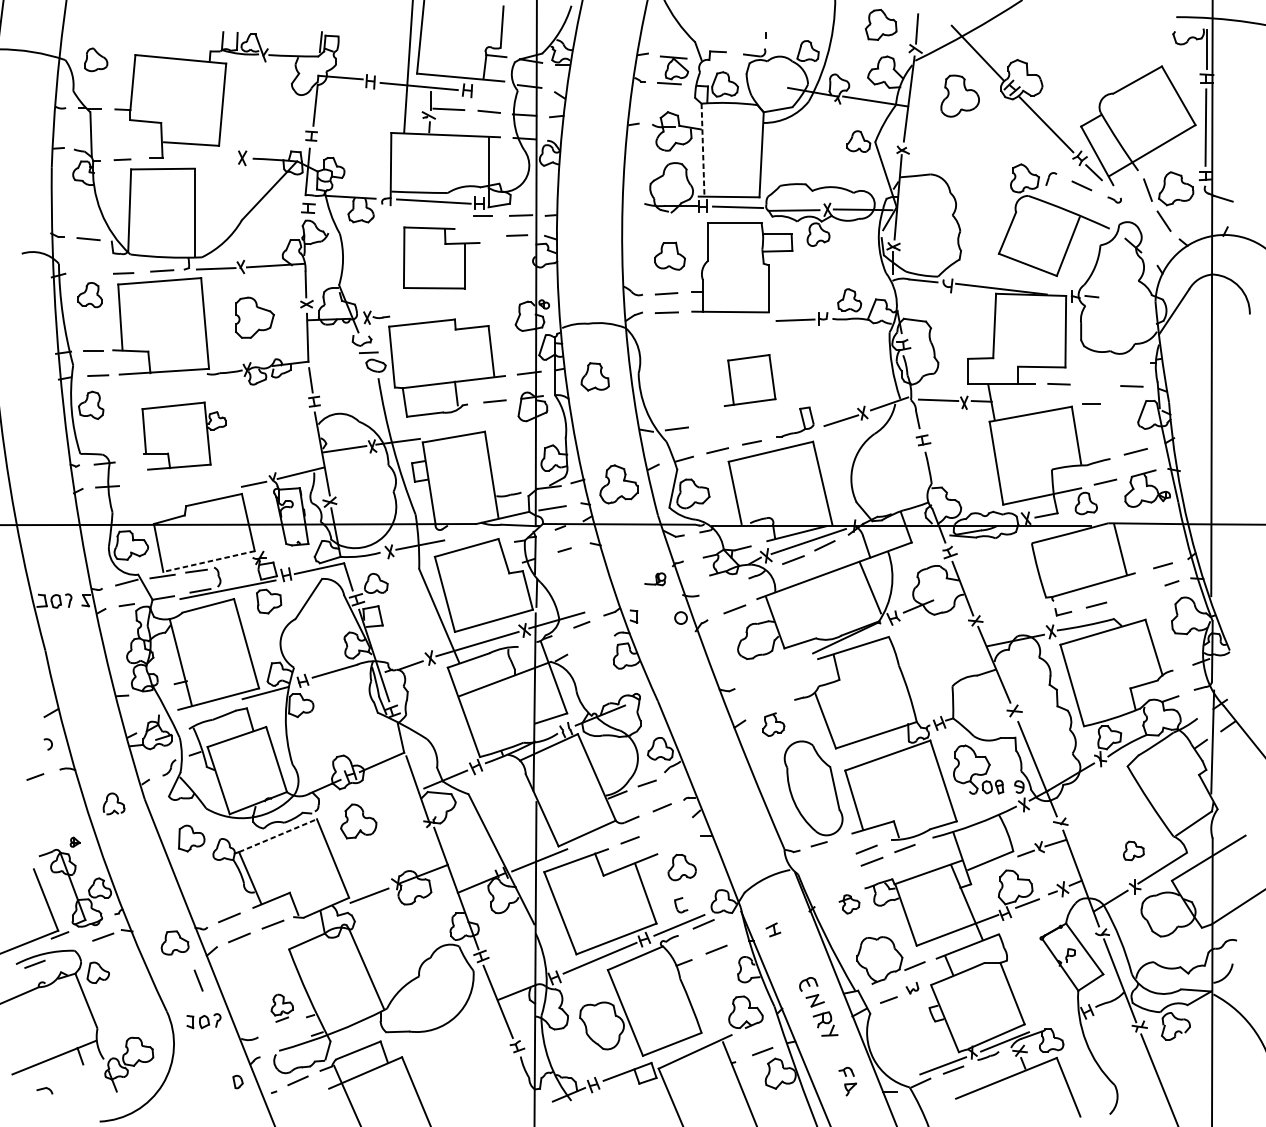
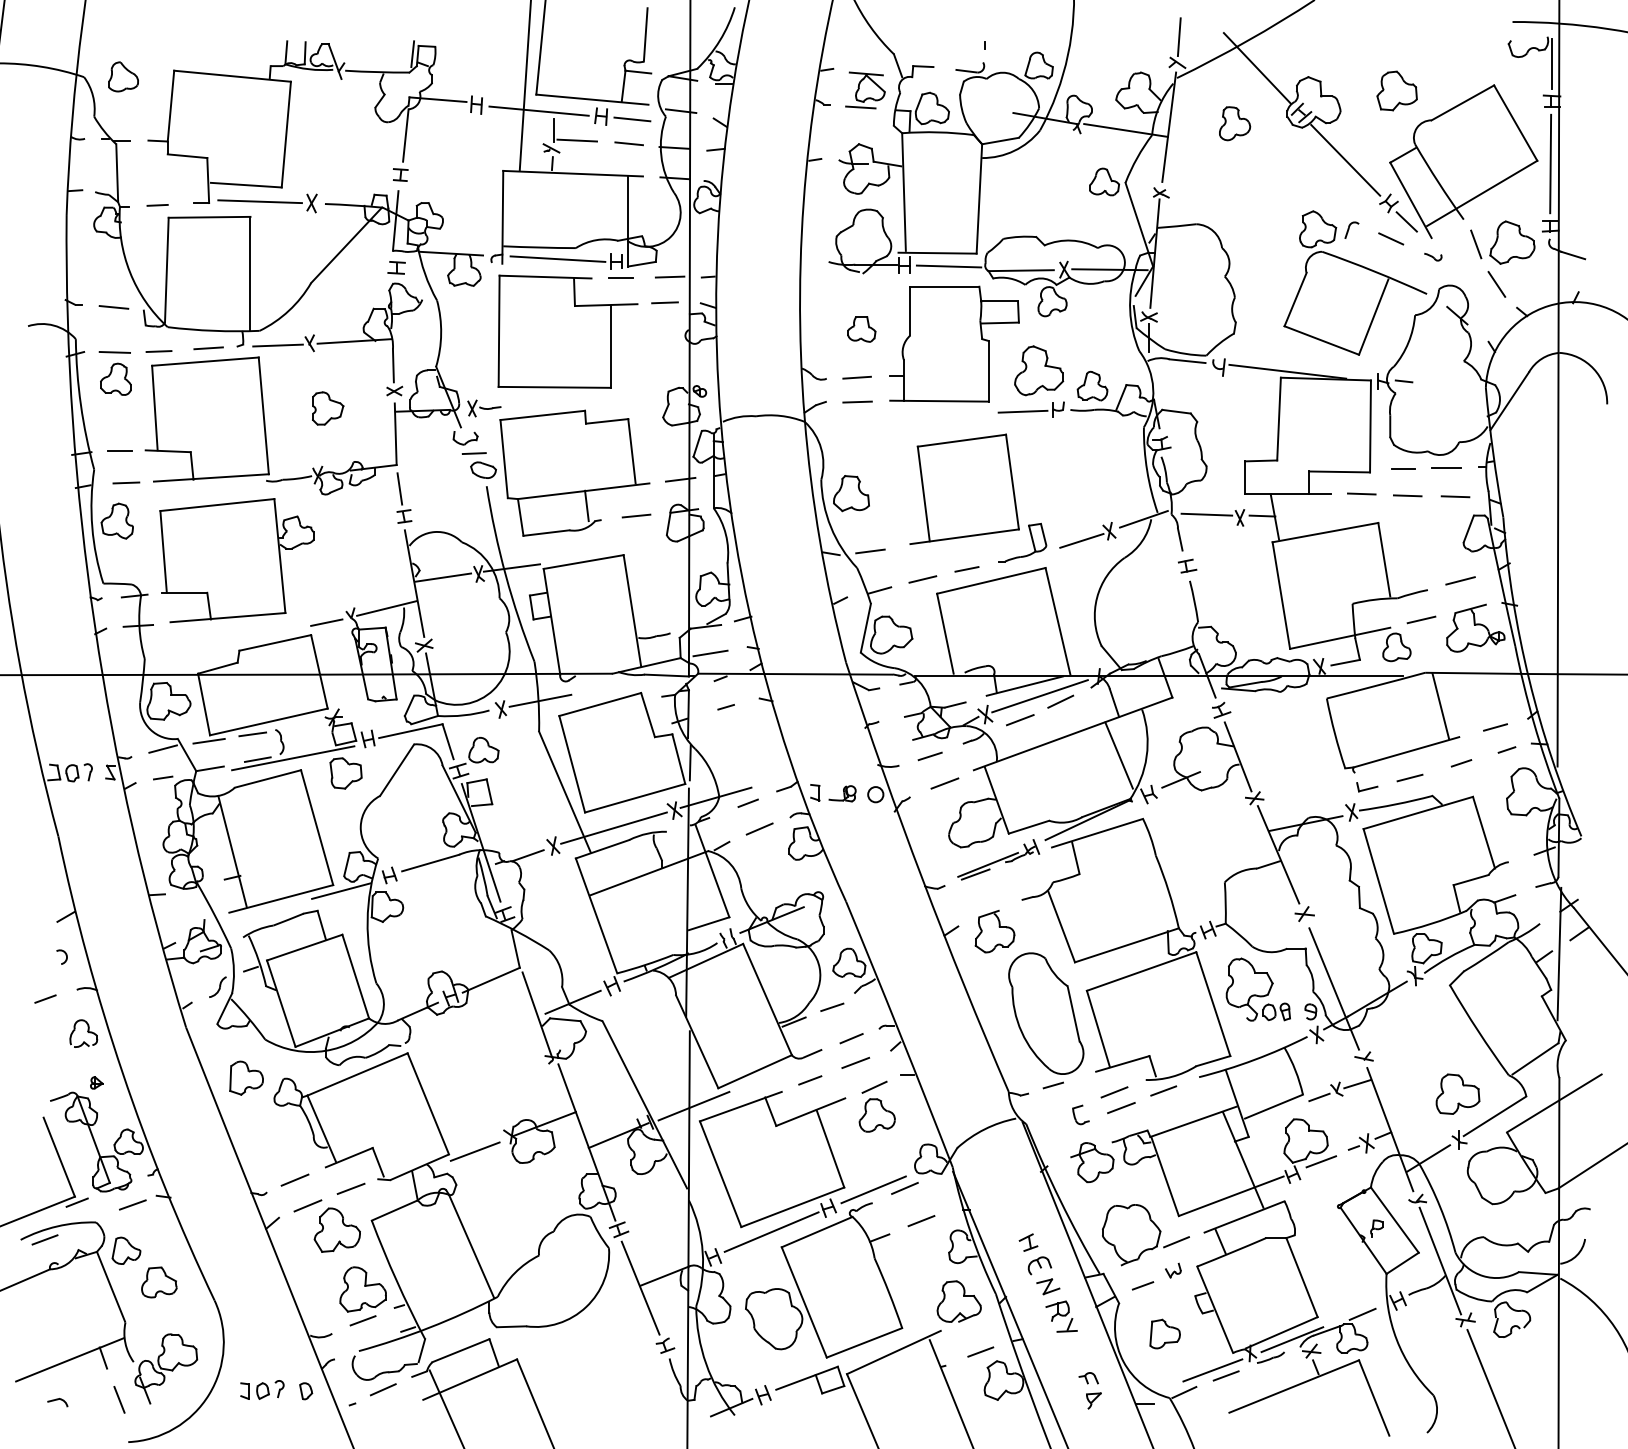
part: (880, 24) -> (1396, 90), moved
line: (491, 92) -> (632, 119), added
part: (960, 96) -> (1235, 123), size x0.62
line: (703, 149) -> (904, 192), dashed -> solid
line: (201, 156) -> (259, 201), added
part: (669, 256) -> (861, 329), size x0.71
part: (441, 257) -> (567, 331), size x1.43
line: (88, 274) -> (114, 352), added
part: (255, 317) -> (328, 408), size x0.62
line: (1124, 363) -> (1446, 467), added
part: (595, 376) -> (851, 493), moved
part: (750, 379) -> (964, 488), size x1.67
line: (1094, 385) -> (1407, 495), added
line: (1091, 404) -> (1403, 468), moved
part: (183, 435) -> (236, 560), size x1.43
part: (619, 484) -> (1039, 370), moved
line: (208, 561) -> (268, 722), dashed -> solid
part: (655, 579) -> (842, 793), moved
line: (722, 588) -> (929, 756), added
line: (1136, 593) -> (1461, 763), added
line: (590, 644) -> (759, 828), added
part: (776, 668) -> (998, 859), added
part: (773, 724) -> (994, 931), size x1.43
part: (113, 803) -> (83, 1033), moved
part: (358, 820) -> (336, 1229), moved
line: (665, 826) -> (855, 1062), added
line: (278, 835) -> (358, 1074), dashed -> solid
line: (680, 845) -> (874, 1086), added
part: (1133, 850) -> (1457, 1093), size x1.67
part: (680, 904) -> (1080, 1114), moved
part: (849, 904) -> (1092, 1162), size x1.67
part: (773, 929) -> (1028, 1242), moved
part: (175, 943) -> (159, 1282), moved
line: (198, 980) -> (119, 1399), moved
part: (281, 1008) -> (362, 1296), size x1.67
part: (204, 1020) -> (262, 1389), moved
line: (1059, 1021) -> (1362, 1313), added
part: (905, 1037) -> (1164, 1333), added

